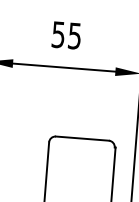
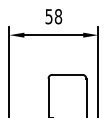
text: (74, 35) -> (58, 16), 55 -> 58

